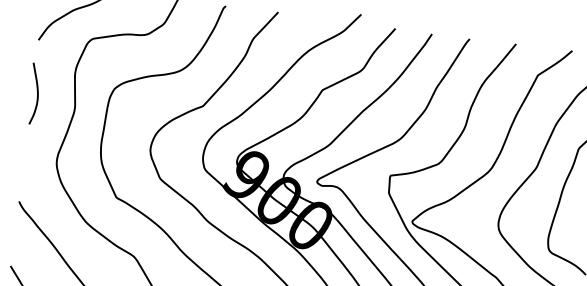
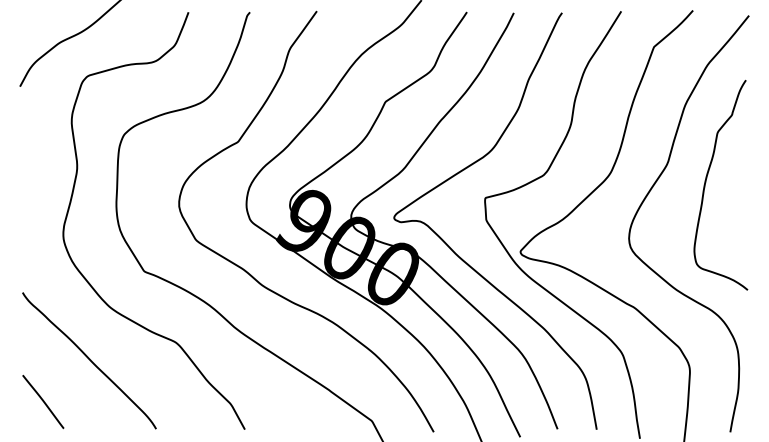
curve: (37, 93) -> (27, 154), removed

